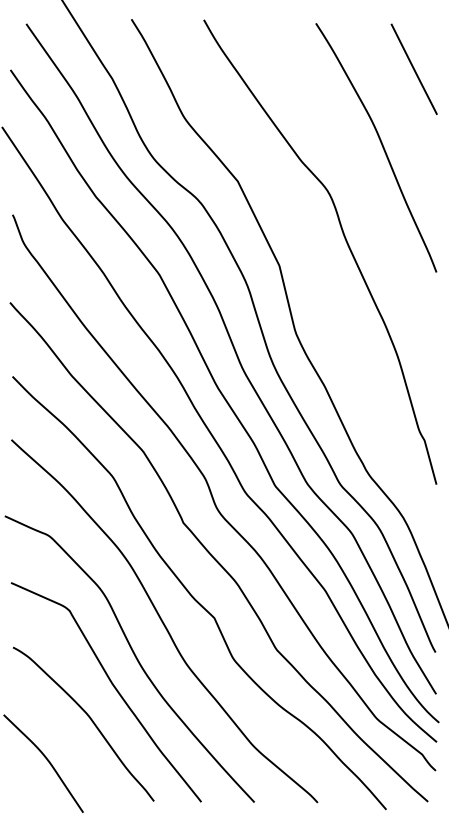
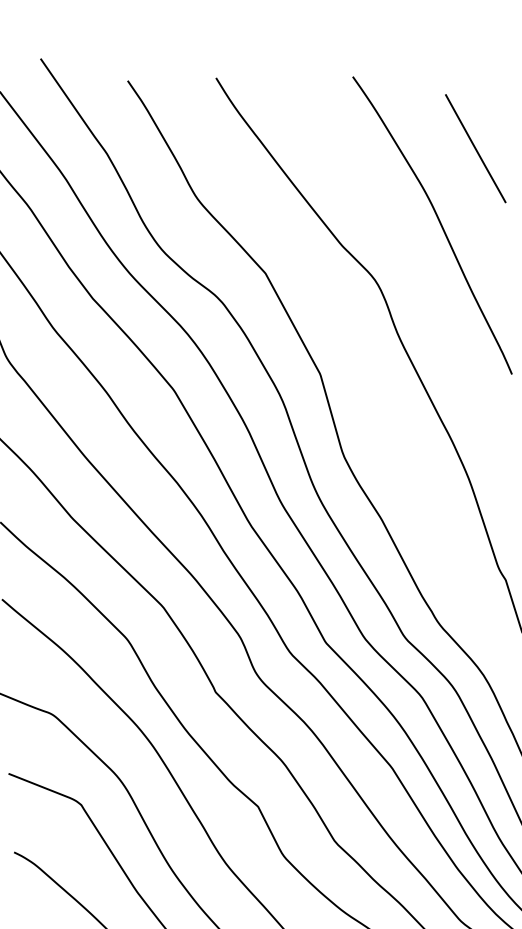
line: (413, 68) -> (474, 147), moved

